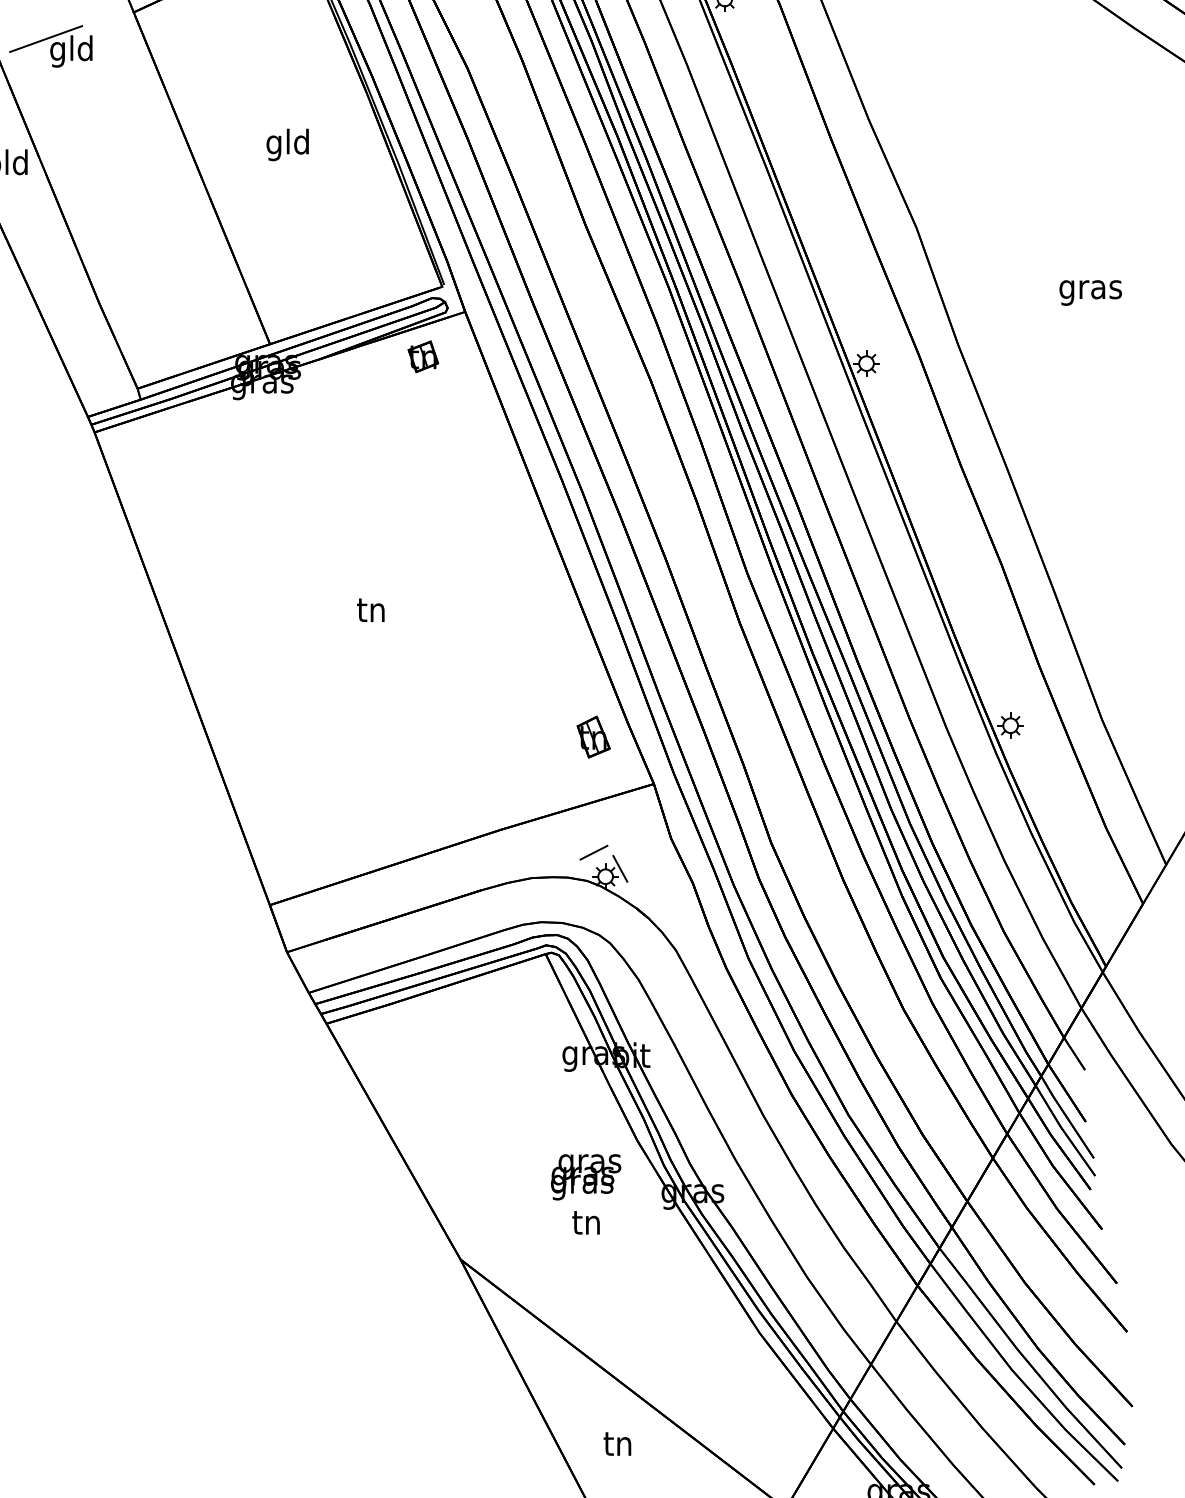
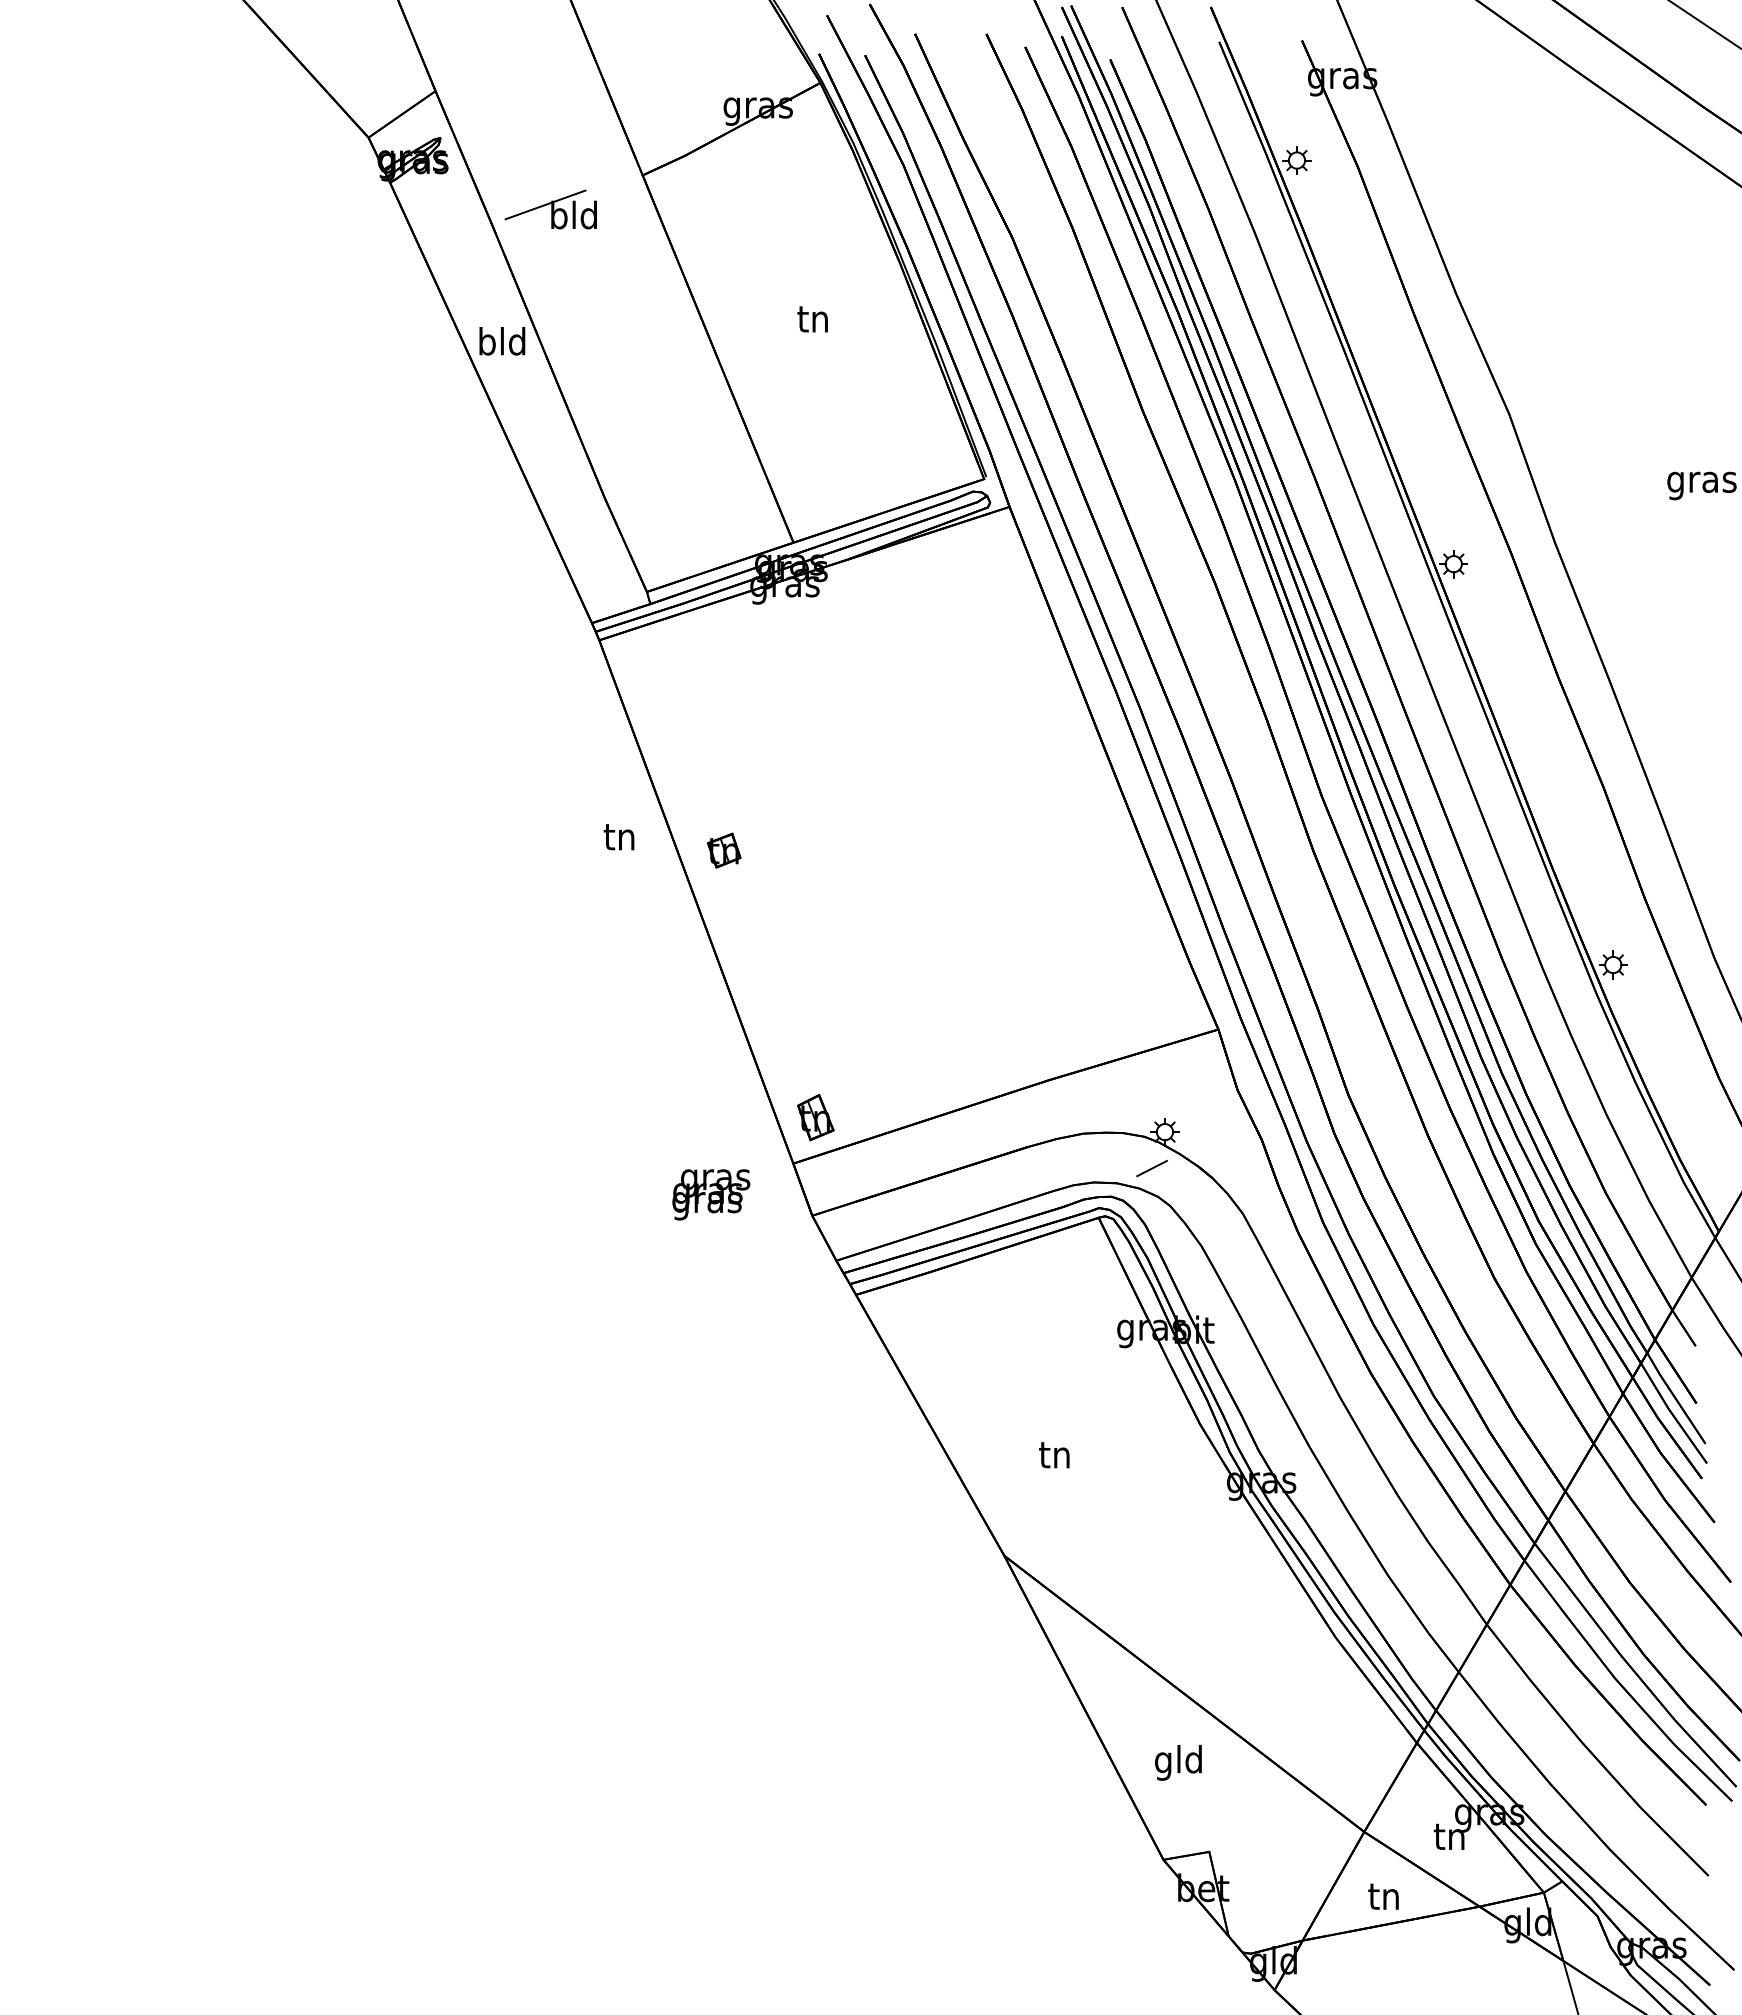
text: (57, 51) -> (558, 218), gld -> bld
text: (287, 145) -> (812, 322), gld -> tn
part: (423, 356) -> (724, 850), moved
text: (370, 610) -> (618, 837), moved
part: (593, 737) -> (815, 1117), moved
line: (593, 852) -> (1151, 1168), moved
line: (619, 868) -> (1180, 1123), removed
text: (586, 1176) -> (711, 1194), moved
text: (586, 1223) -> (1054, 1455), moved
text: (617, 1446) -> (1178, 1762), tn -> gld

